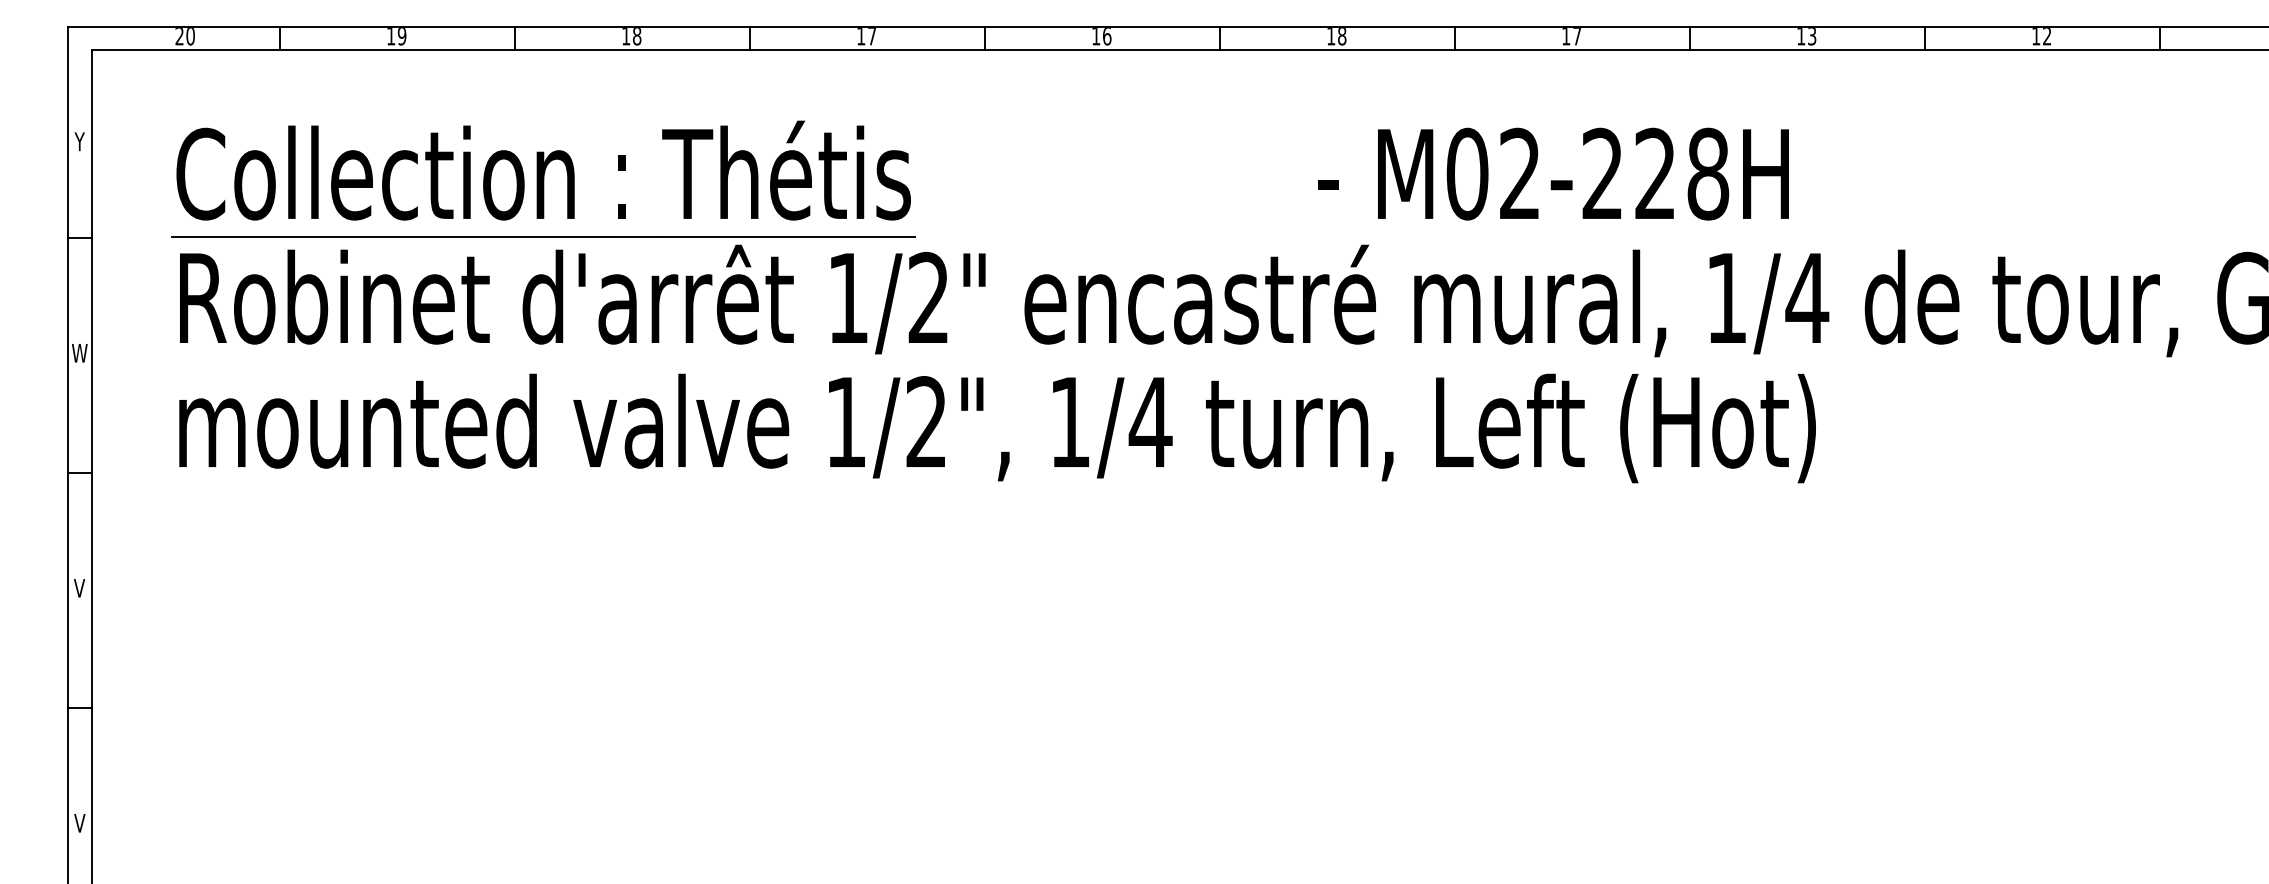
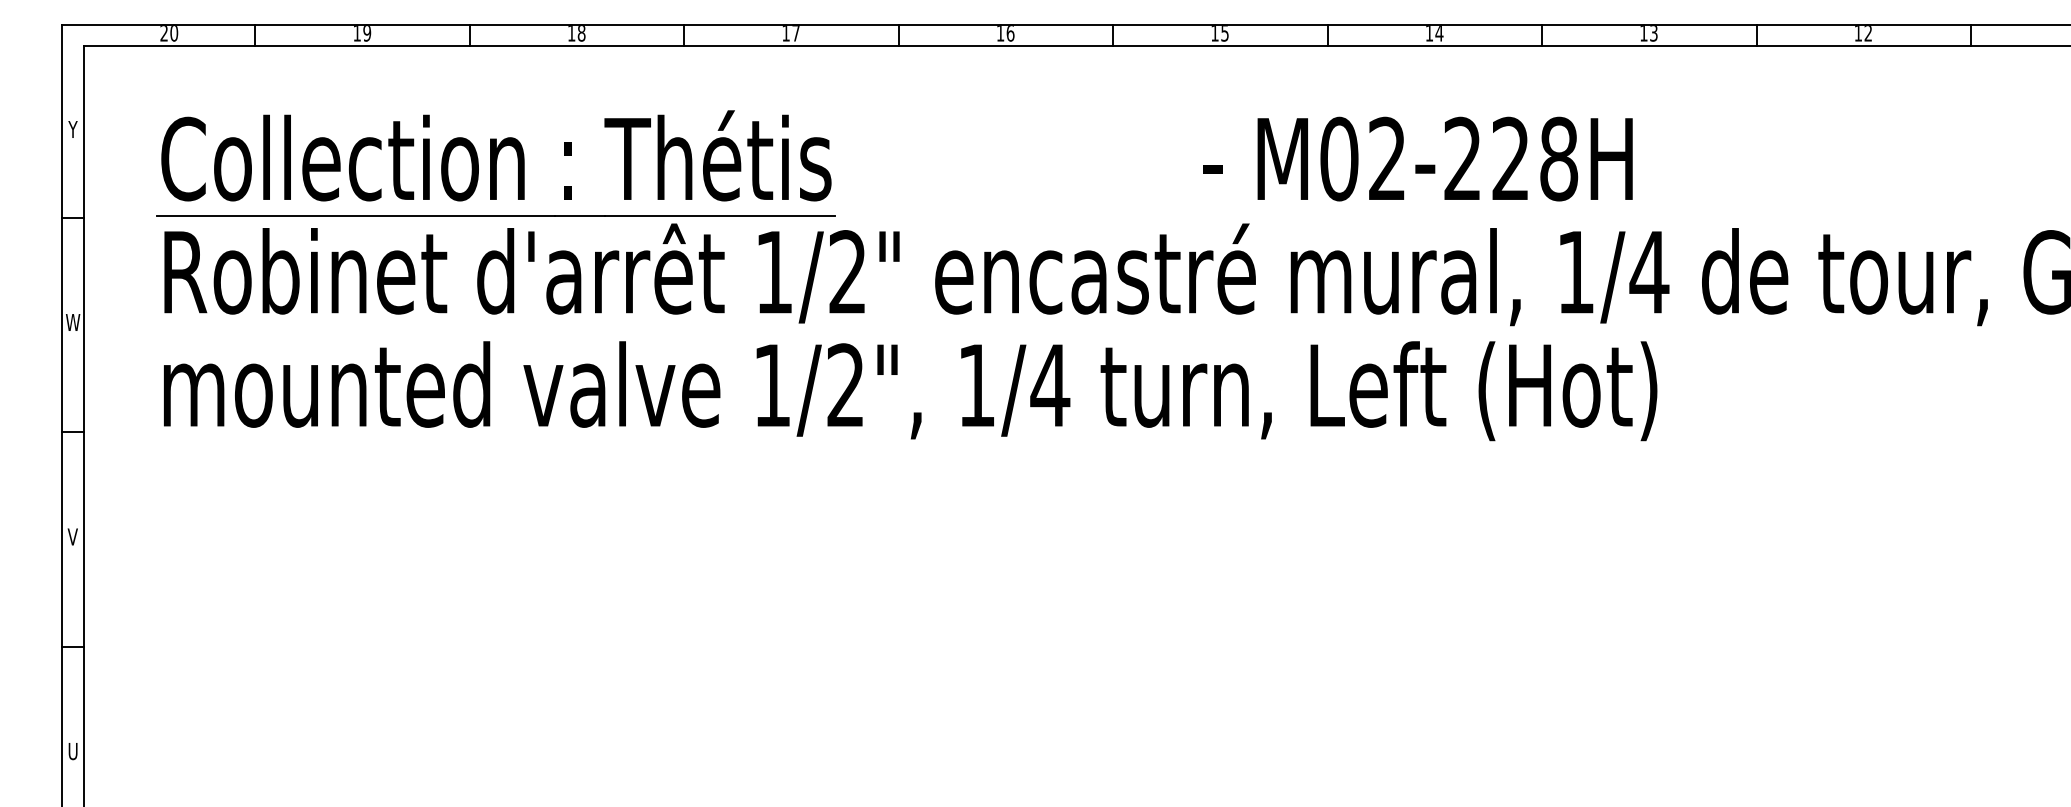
text: (1342, 36) -> (1225, 33), 18 -> 15
text: (1576, 36) -> (1438, 33), 17 -> 14
text: (79, 823) -> (72, 751), V -> U

